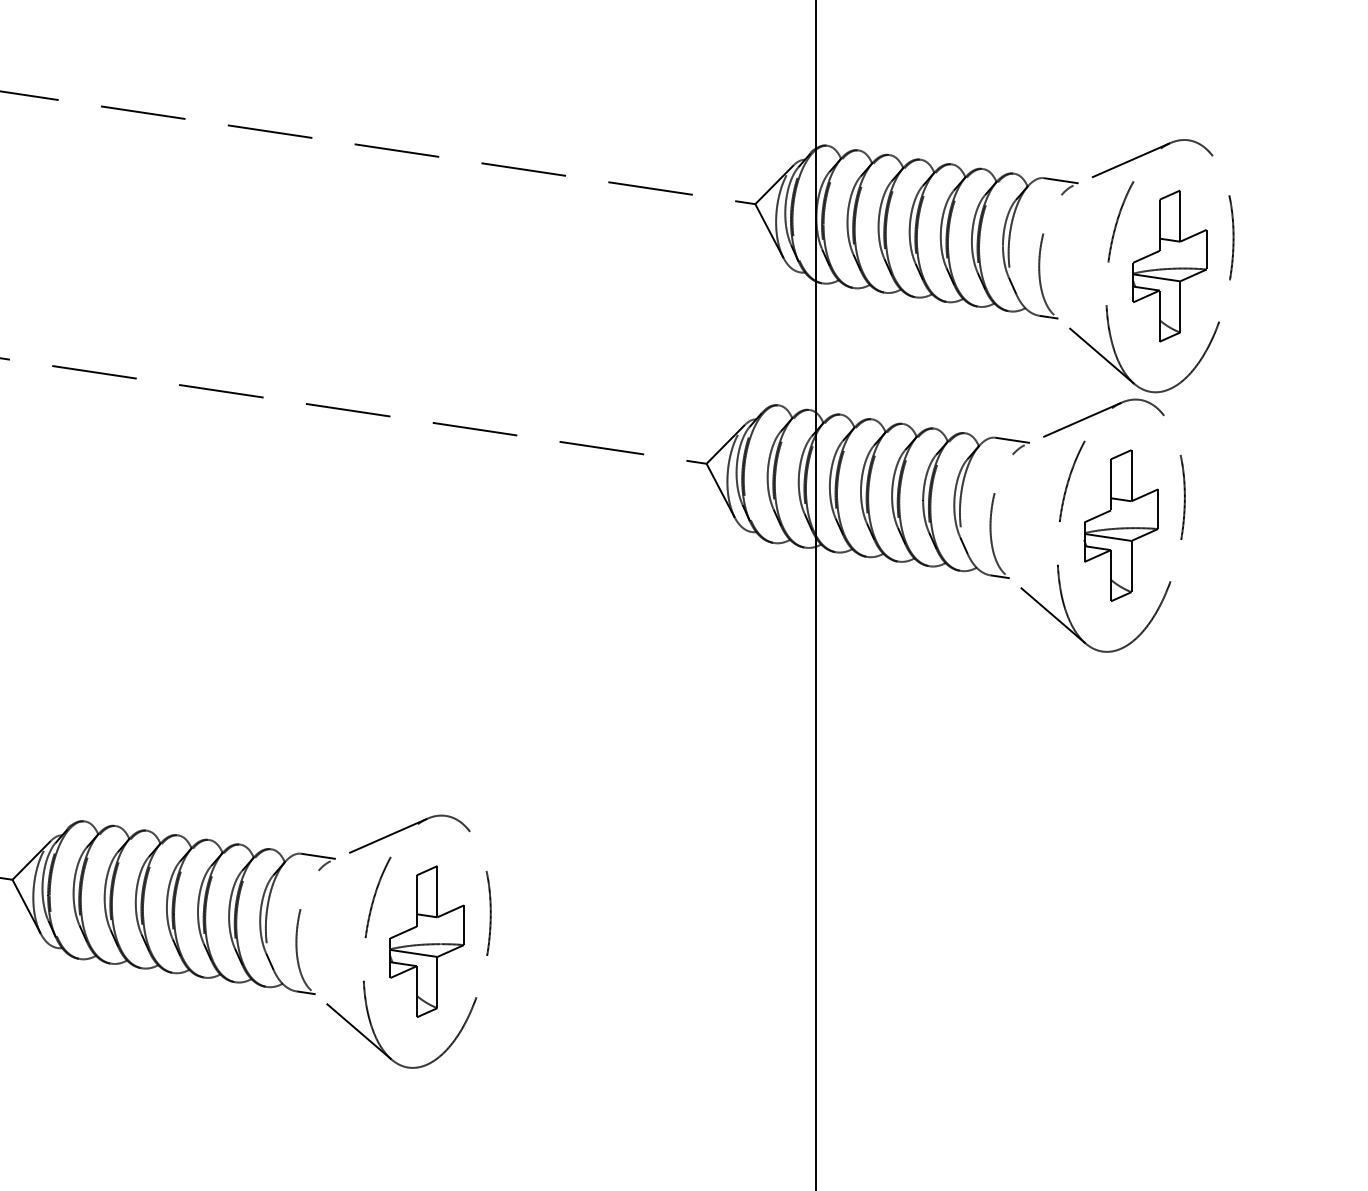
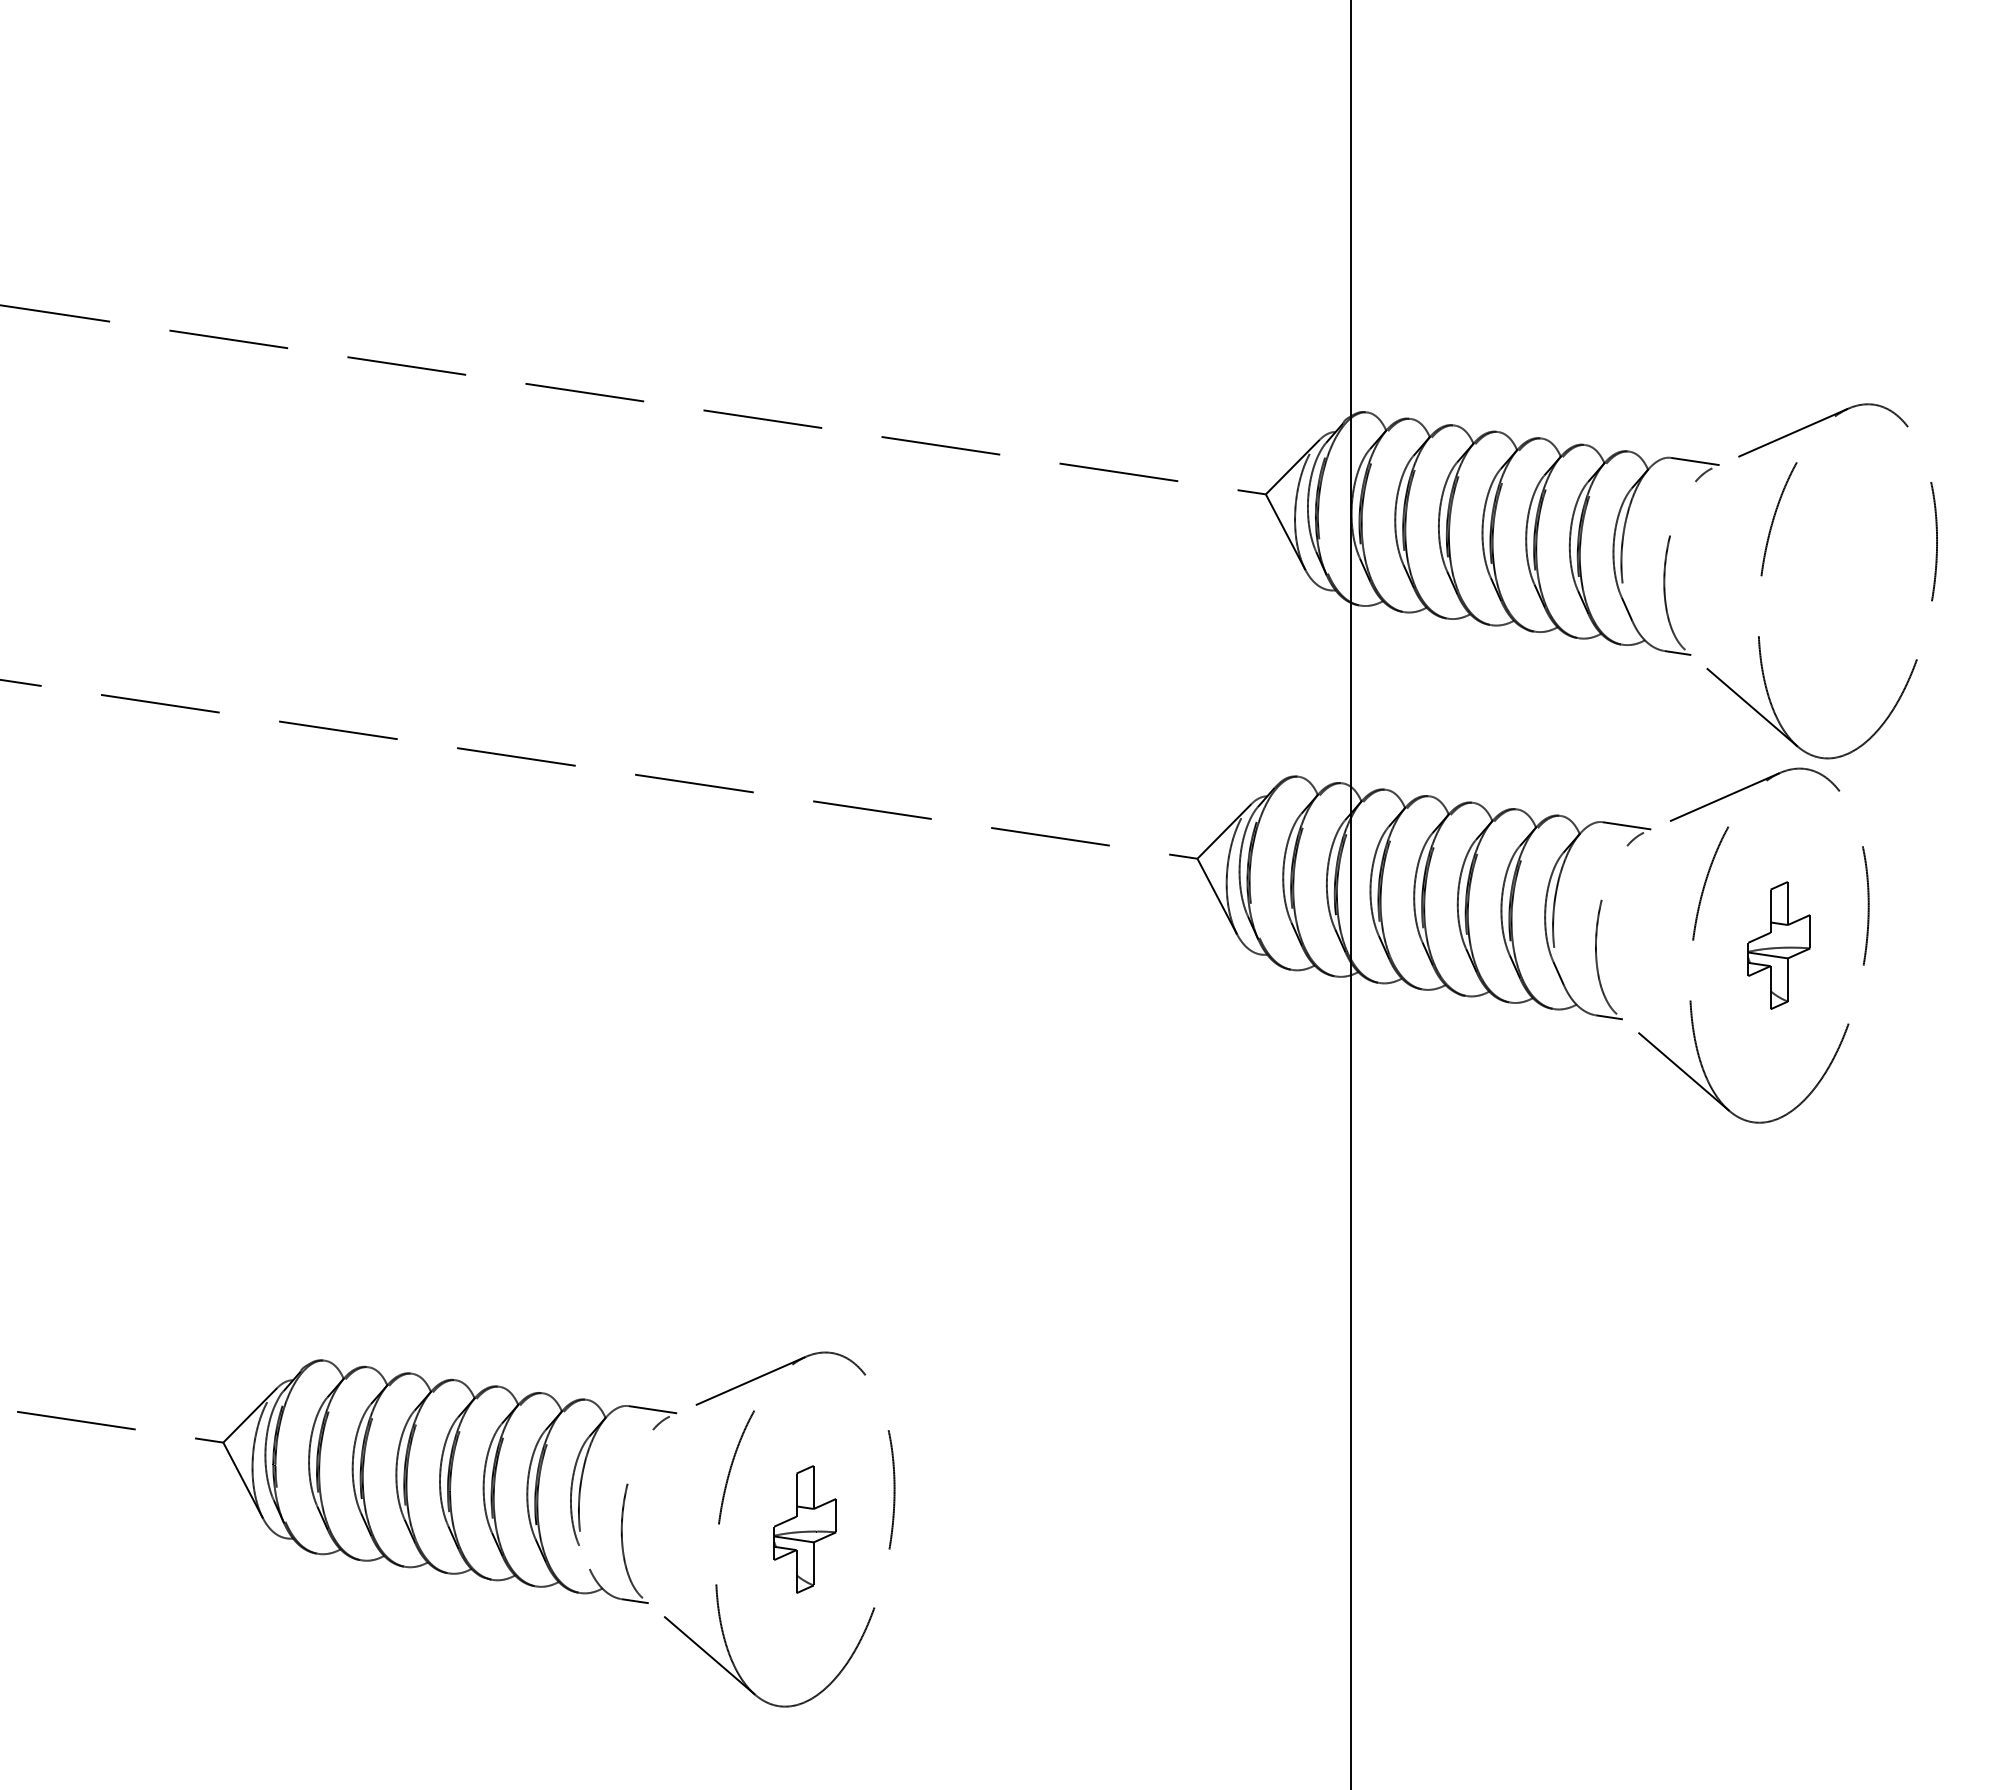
part: (1169, 265) -> (1847, 580), removed
part: (1120, 525) -> (1778, 945), size x0.6
part: (426, 941) -> (804, 1529), size x0.6
line: (269, 961) -> (584, 1557), removed

